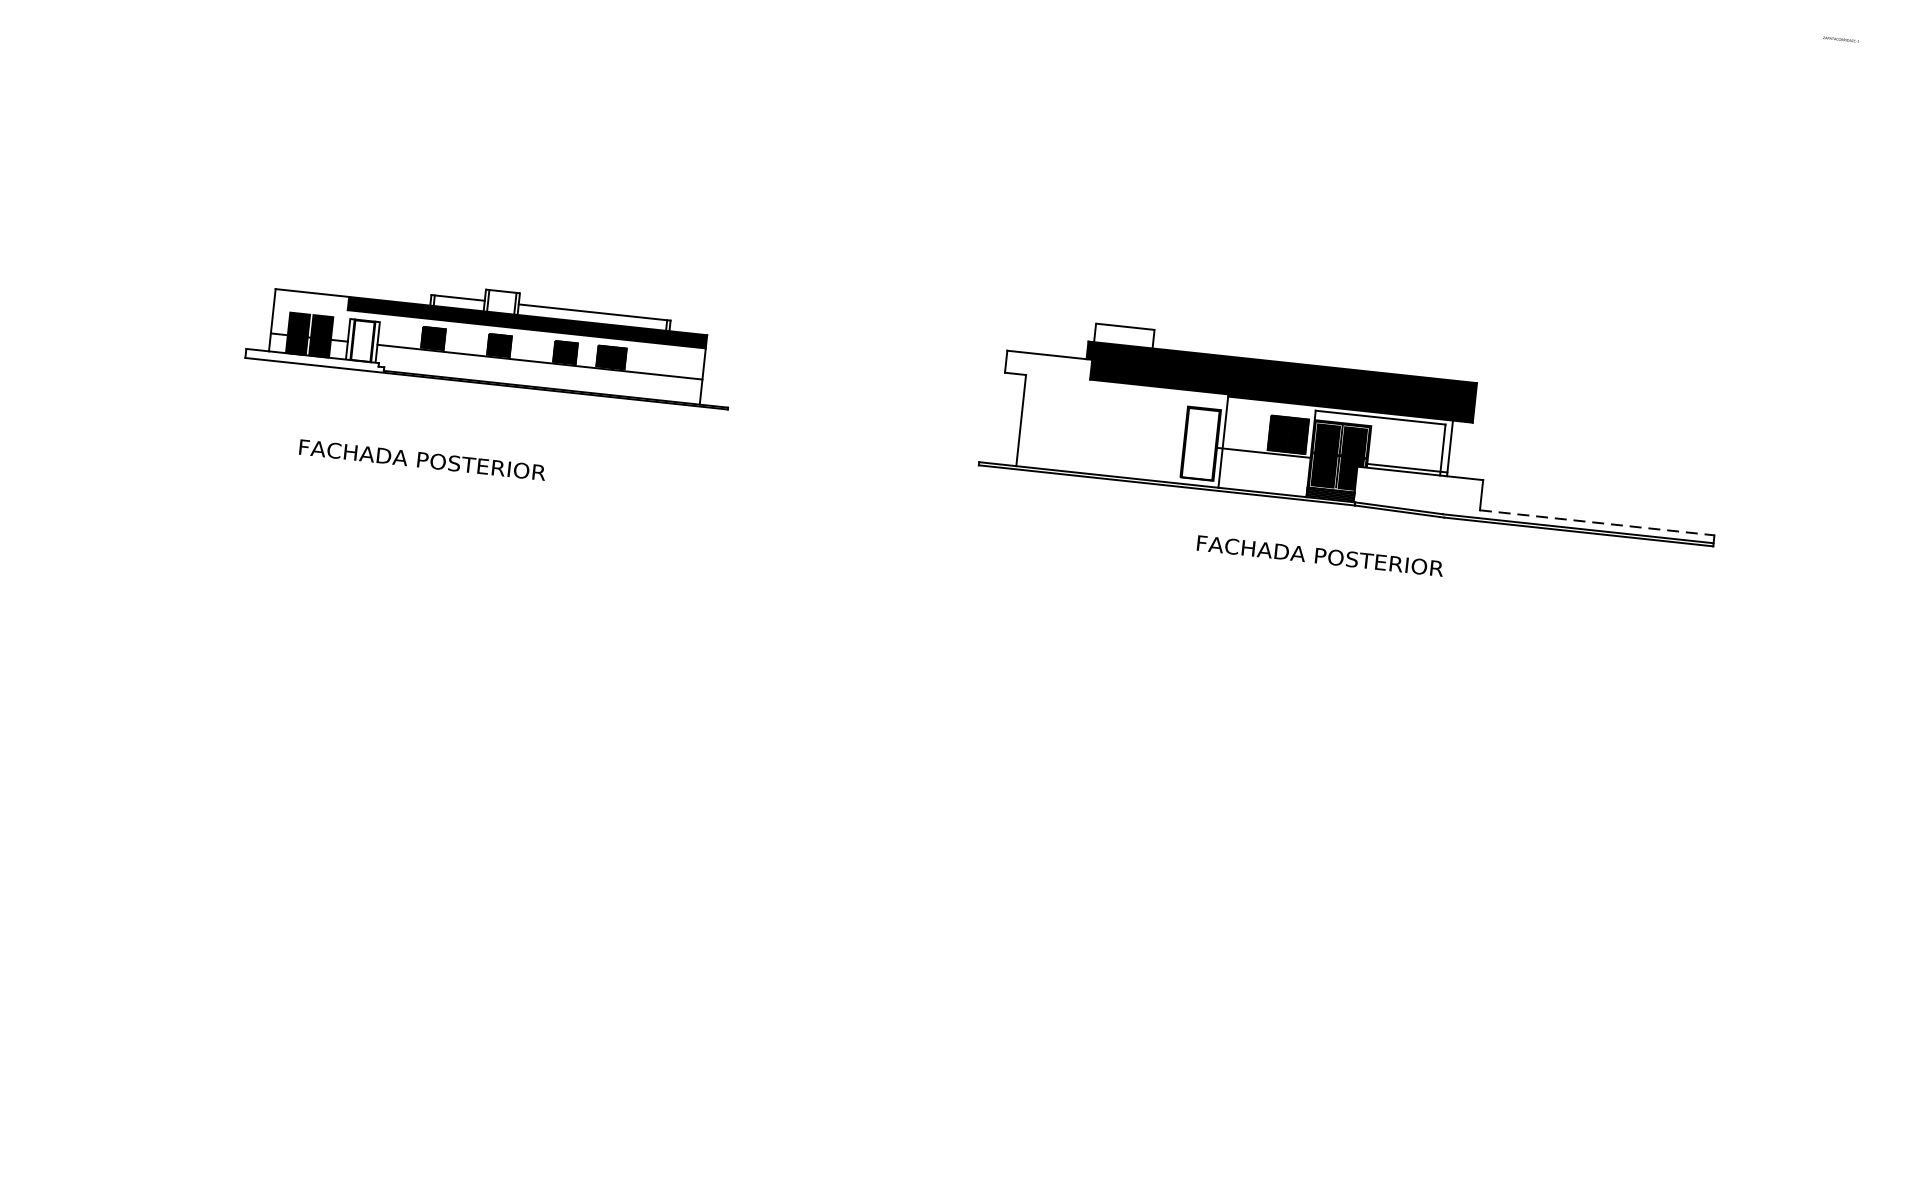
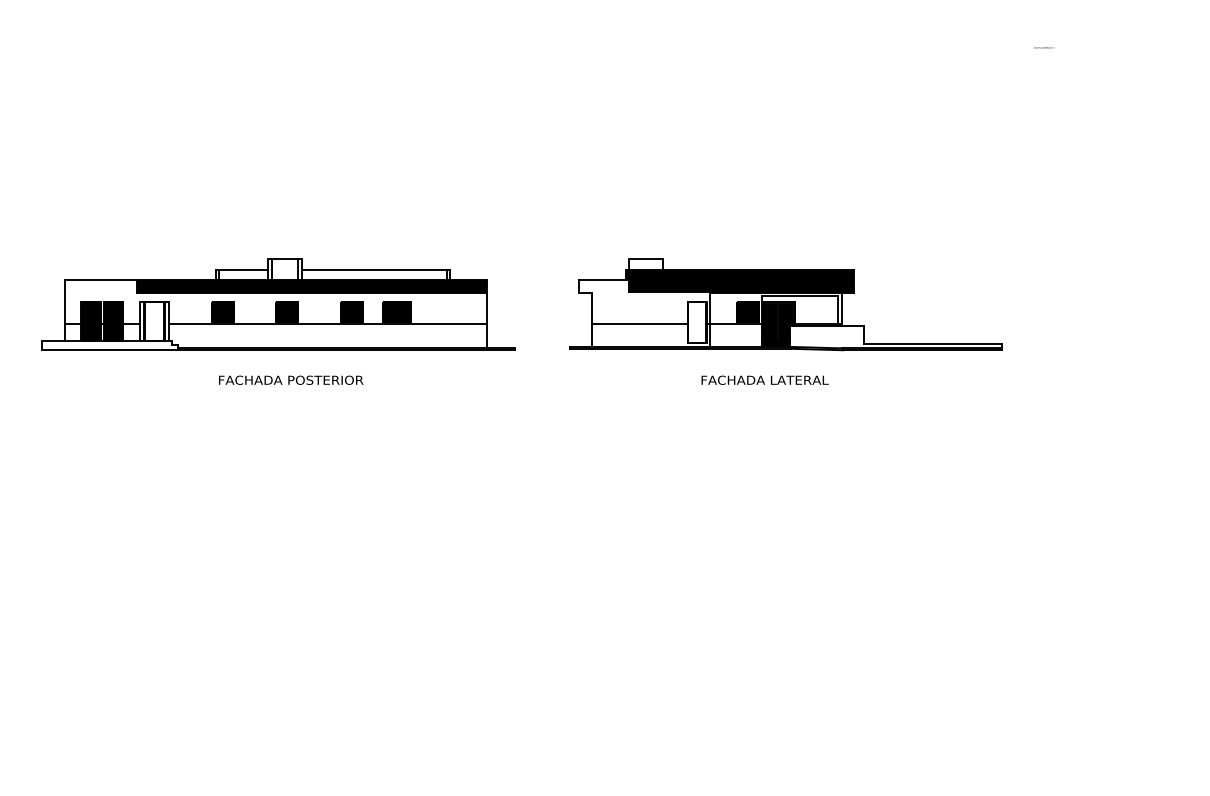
part: (491, 337) -> (278, 304), size x1.67
line: (1102, 434) -> (639, 323), added
text: (423, 458) -> (291, 379), moved
line: (1597, 522) -> (932, 343), dashed -> solid
text: (1379, 561) -> (808, 379), FACHADA POSTERIOR -> FACHADA LATERAL

